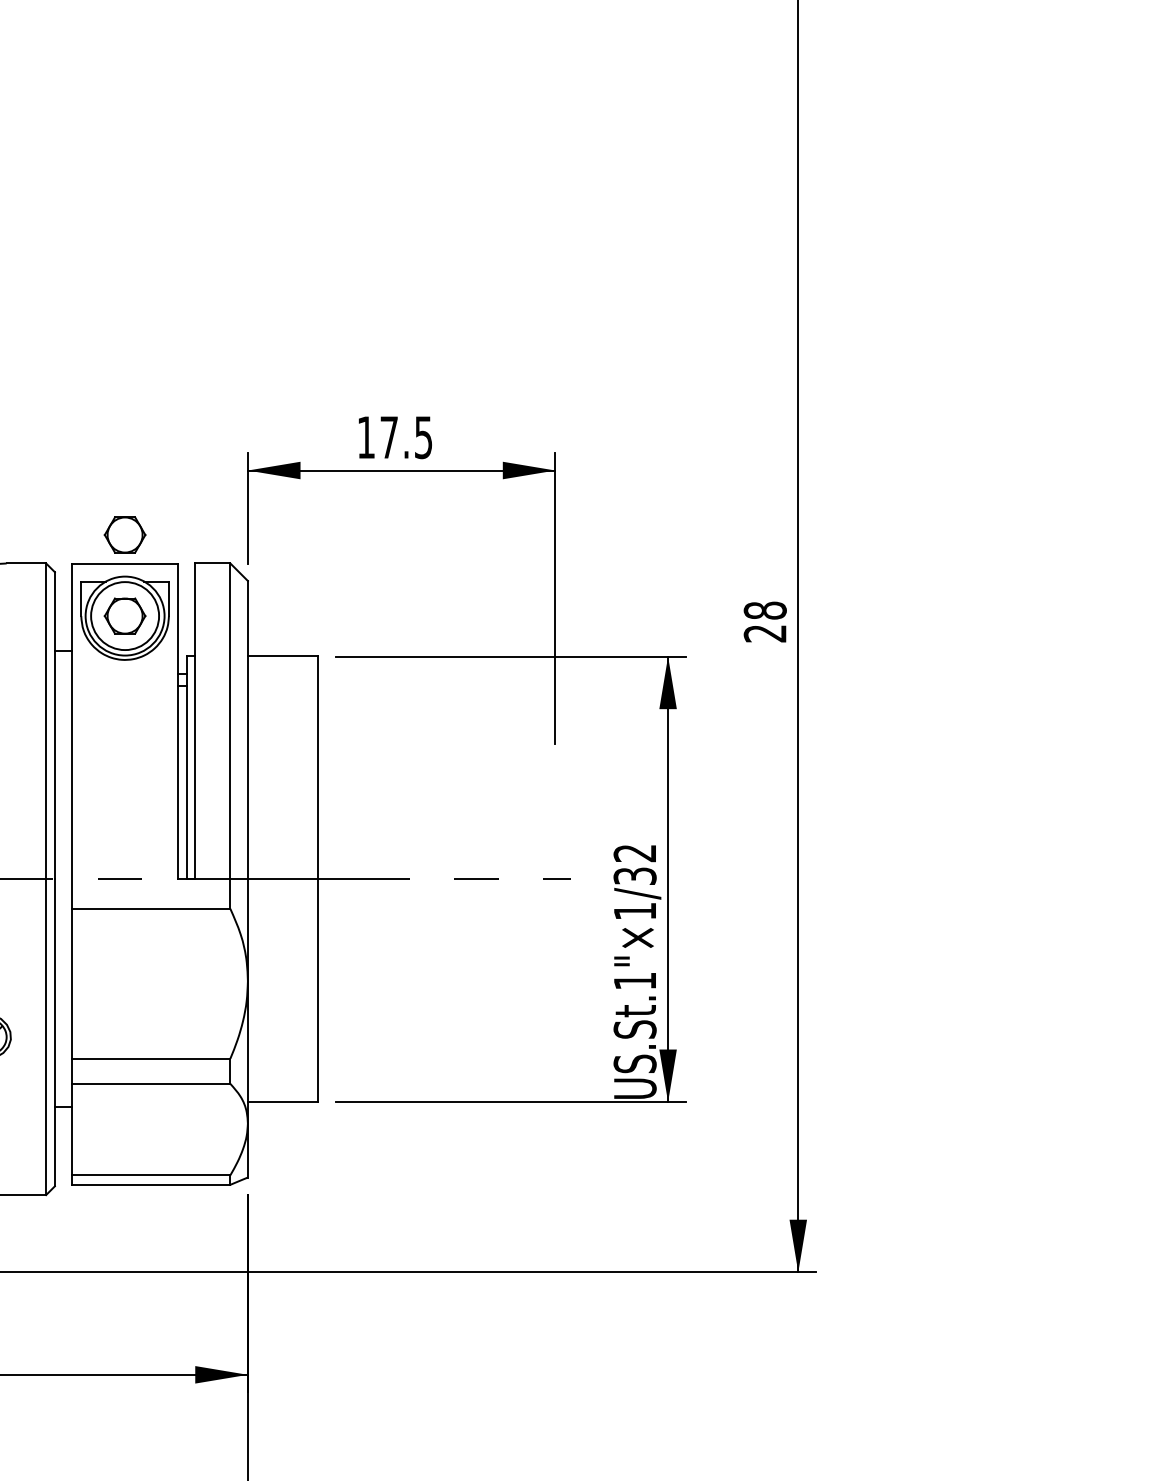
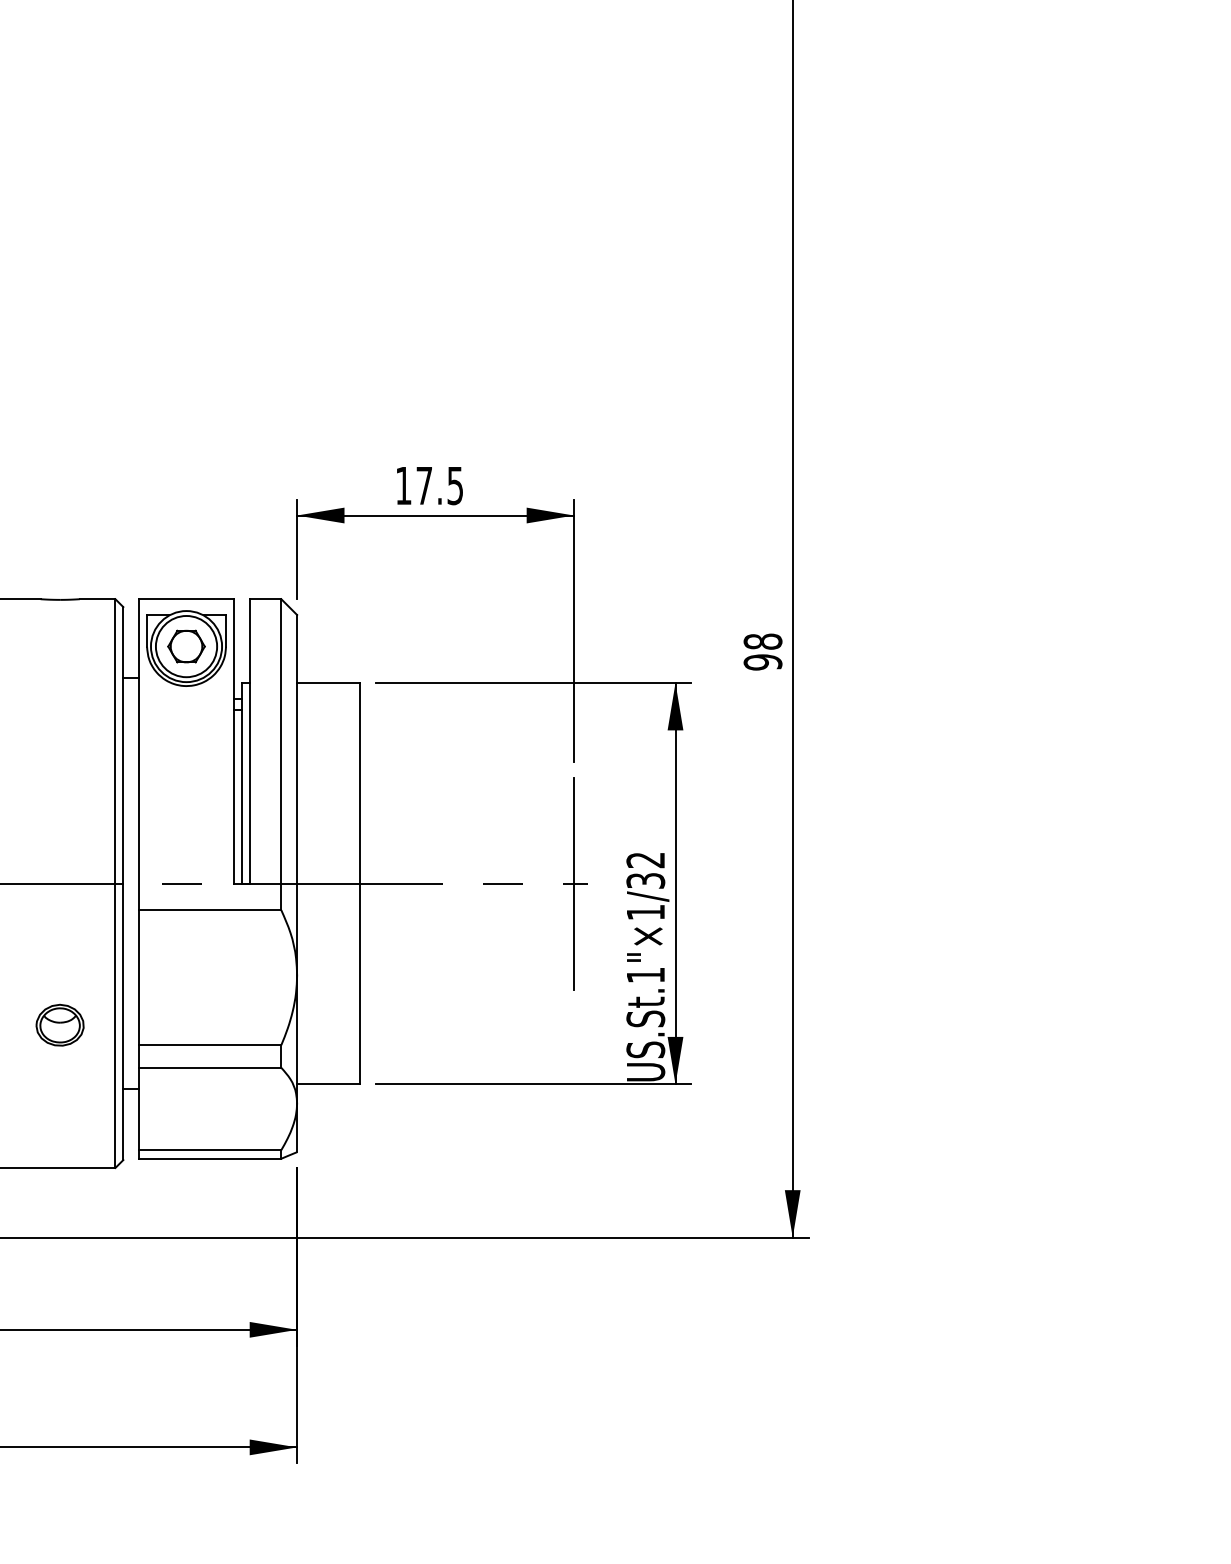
part: (125, 534) -> (186, 573), removed
text: (764, 633) -> (762, 662), 28 -> 98
line: (555, 879) -> (574, 883), added

